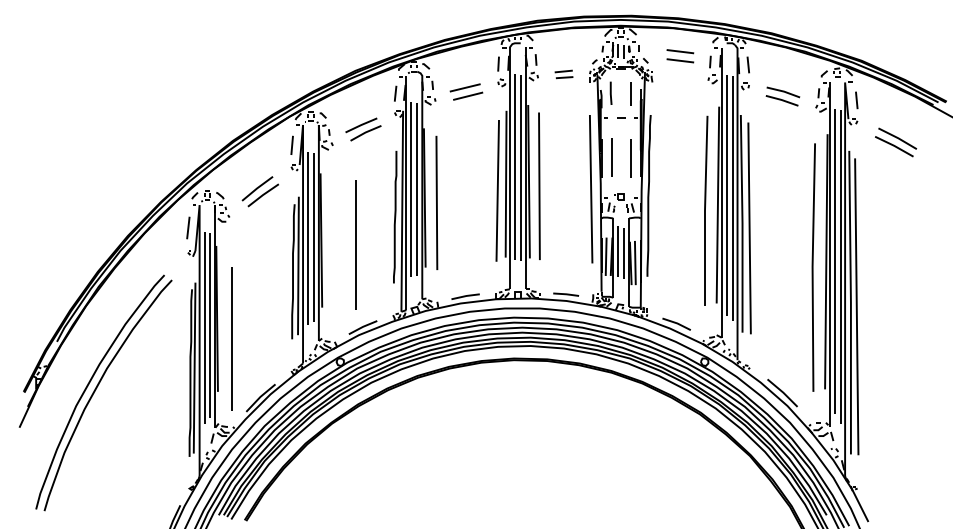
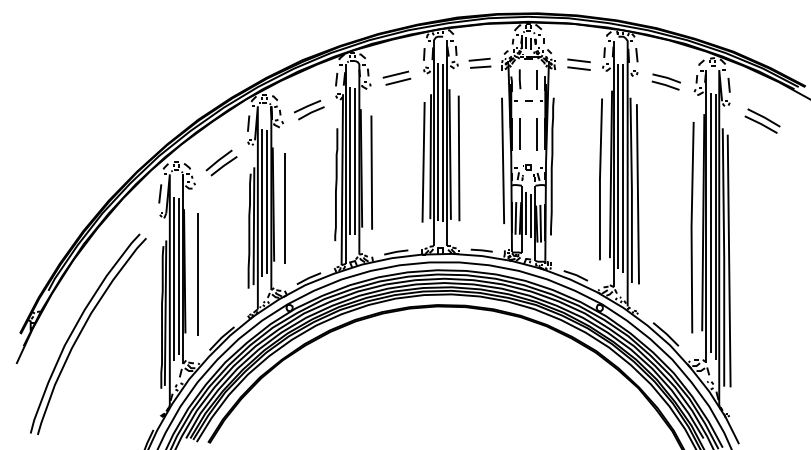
part: (679, 55) -> (578, 64), moved
part: (563, 73) -> (479, 62), size x1.43
line: (355, 245) -> (284, 208), moved
line: (232, 339) -> (197, 274), moved

